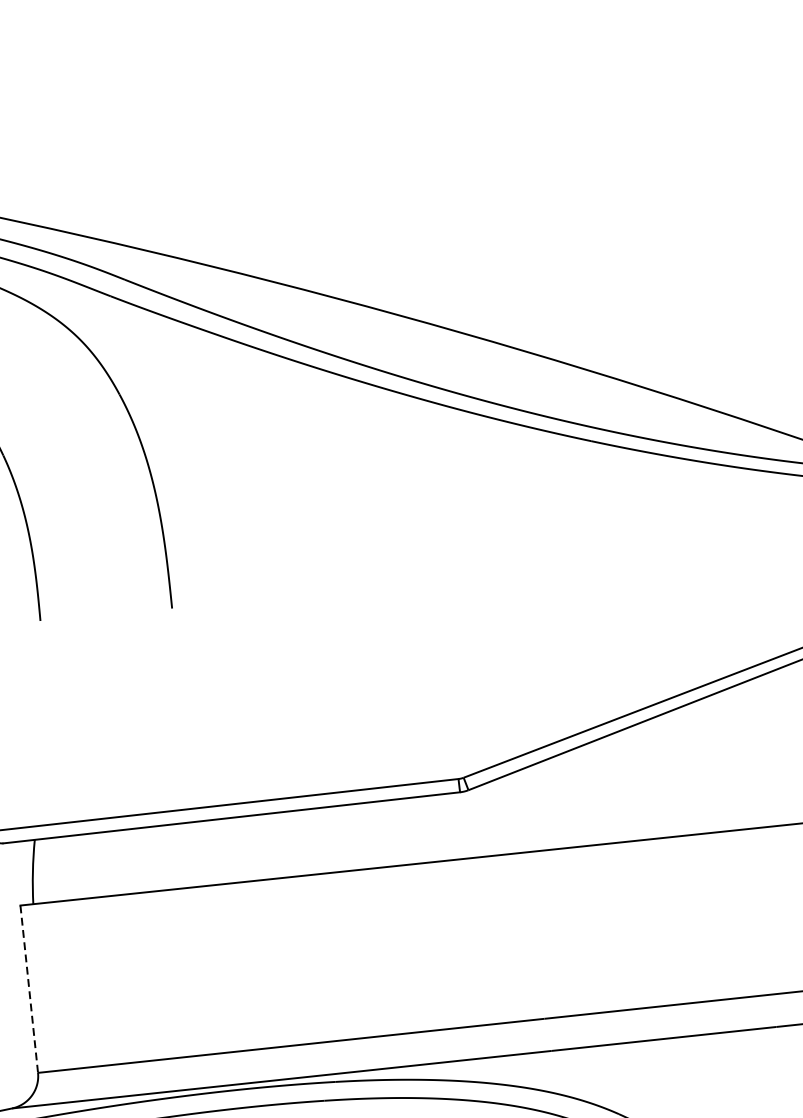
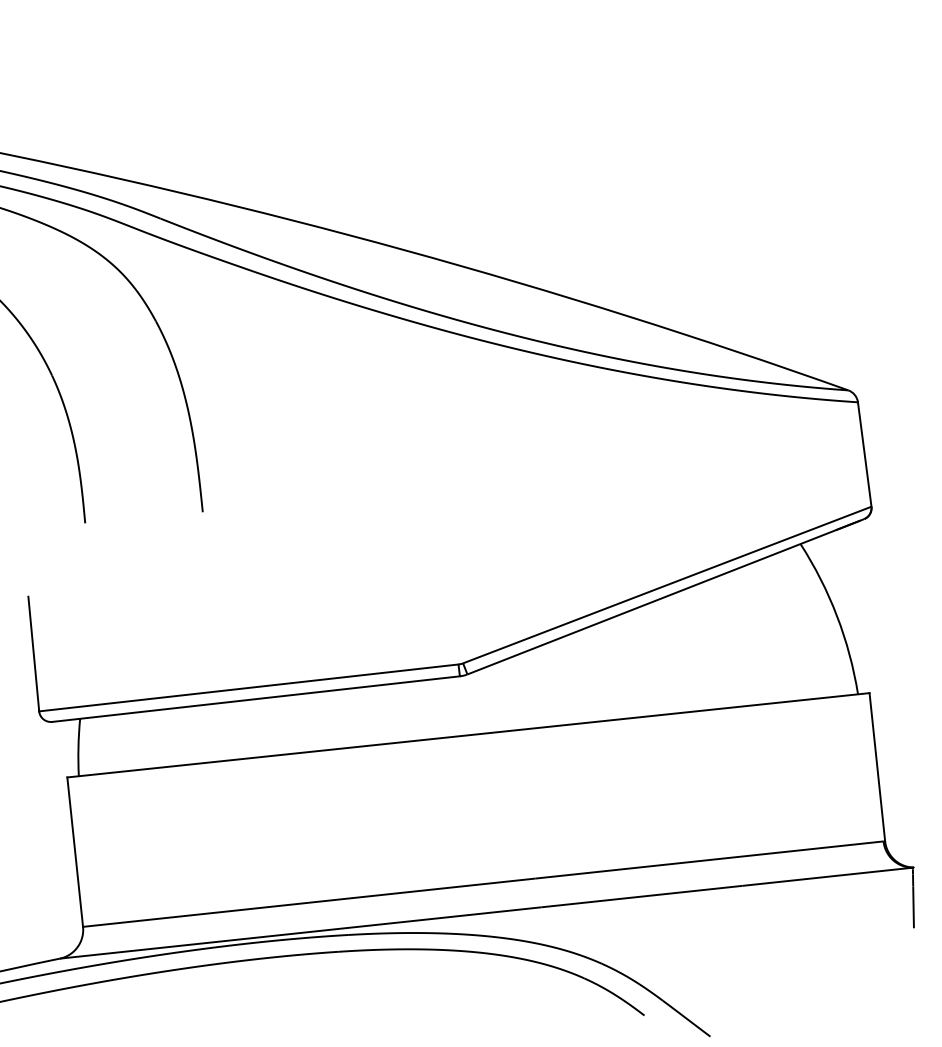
line: (29, 989) -> (75, 852), dashed -> solid

